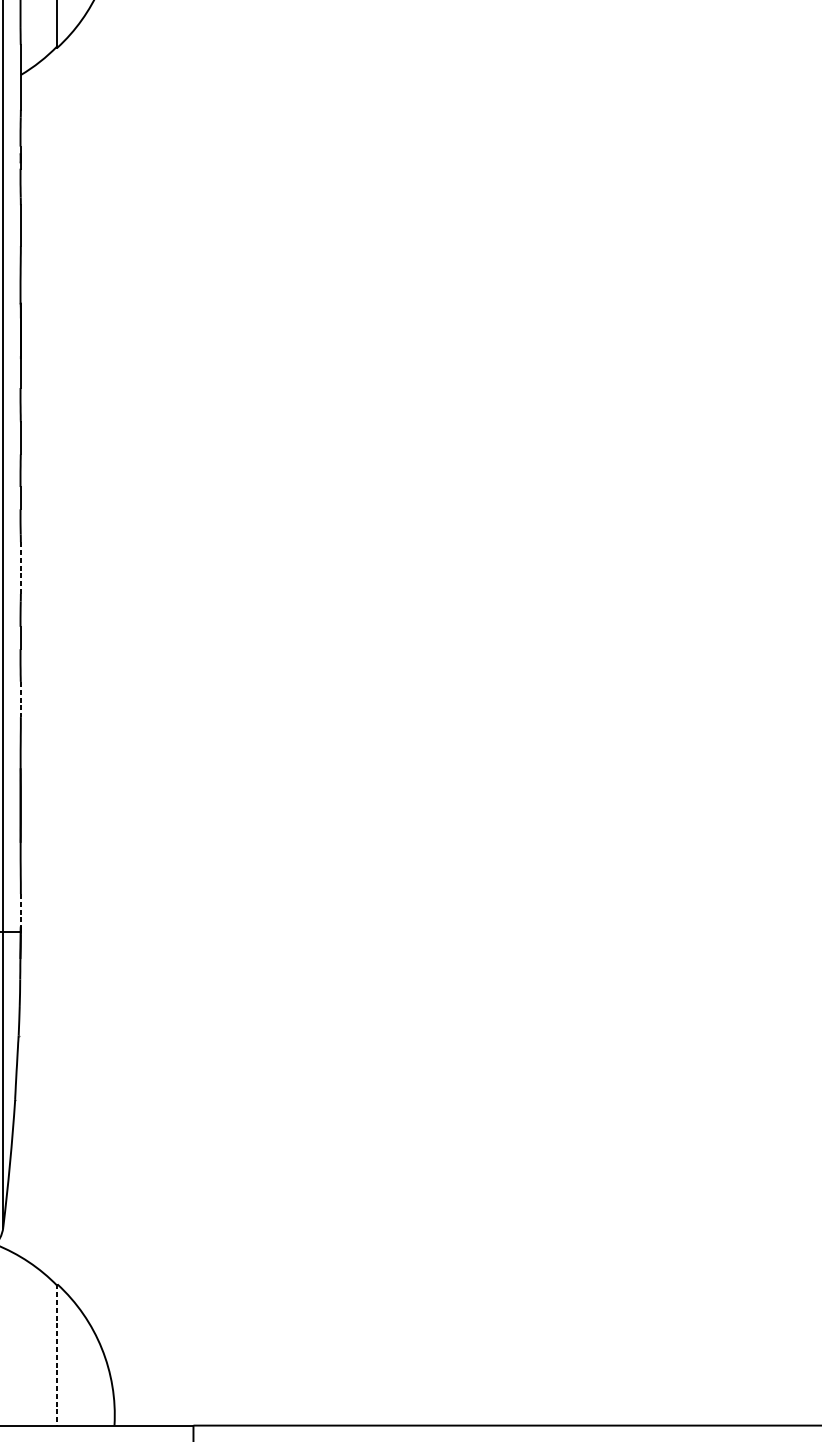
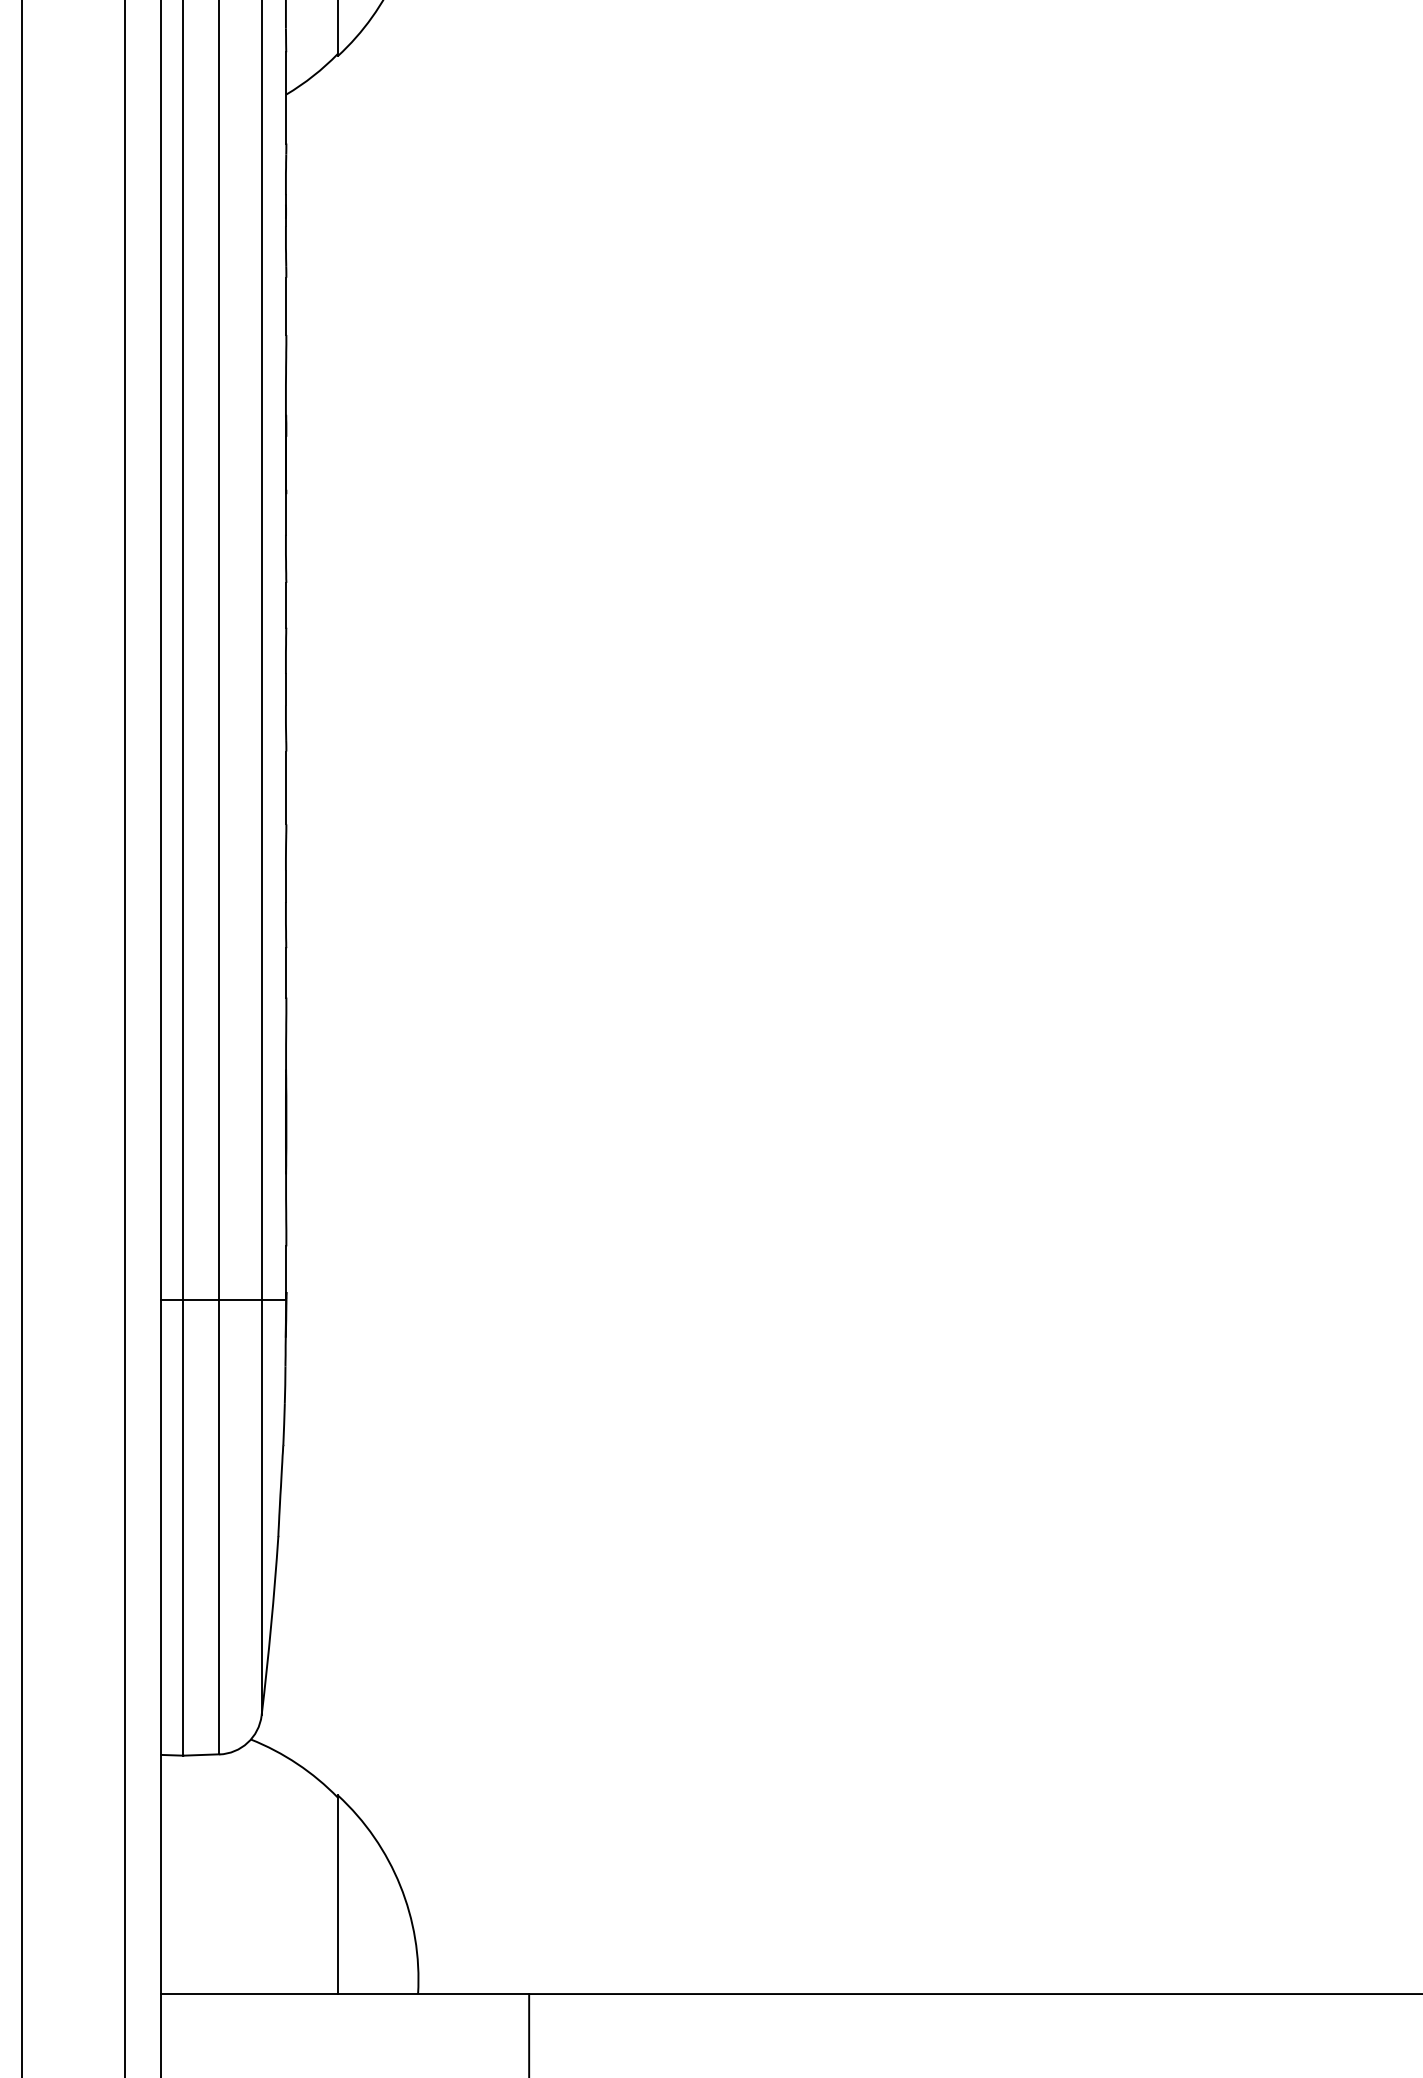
line: (20, 568) -> (286, 788), dashed -> solid
line: (20, 699) -> (286, 972), dashed -> solid
line: (20, 911) -> (286, 1270), dashed -> solid
line: (57, 1355) -> (337, 1895), dashed -> solid

